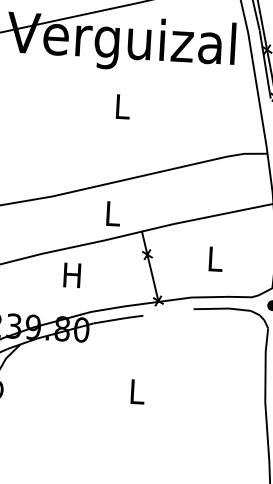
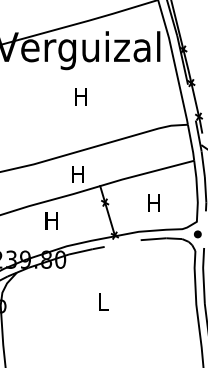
text: (121, 106) -> (80, 96), L -> H
text: (111, 213) -> (77, 174), L -> H
text: (214, 258) -> (153, 202), L -> H

